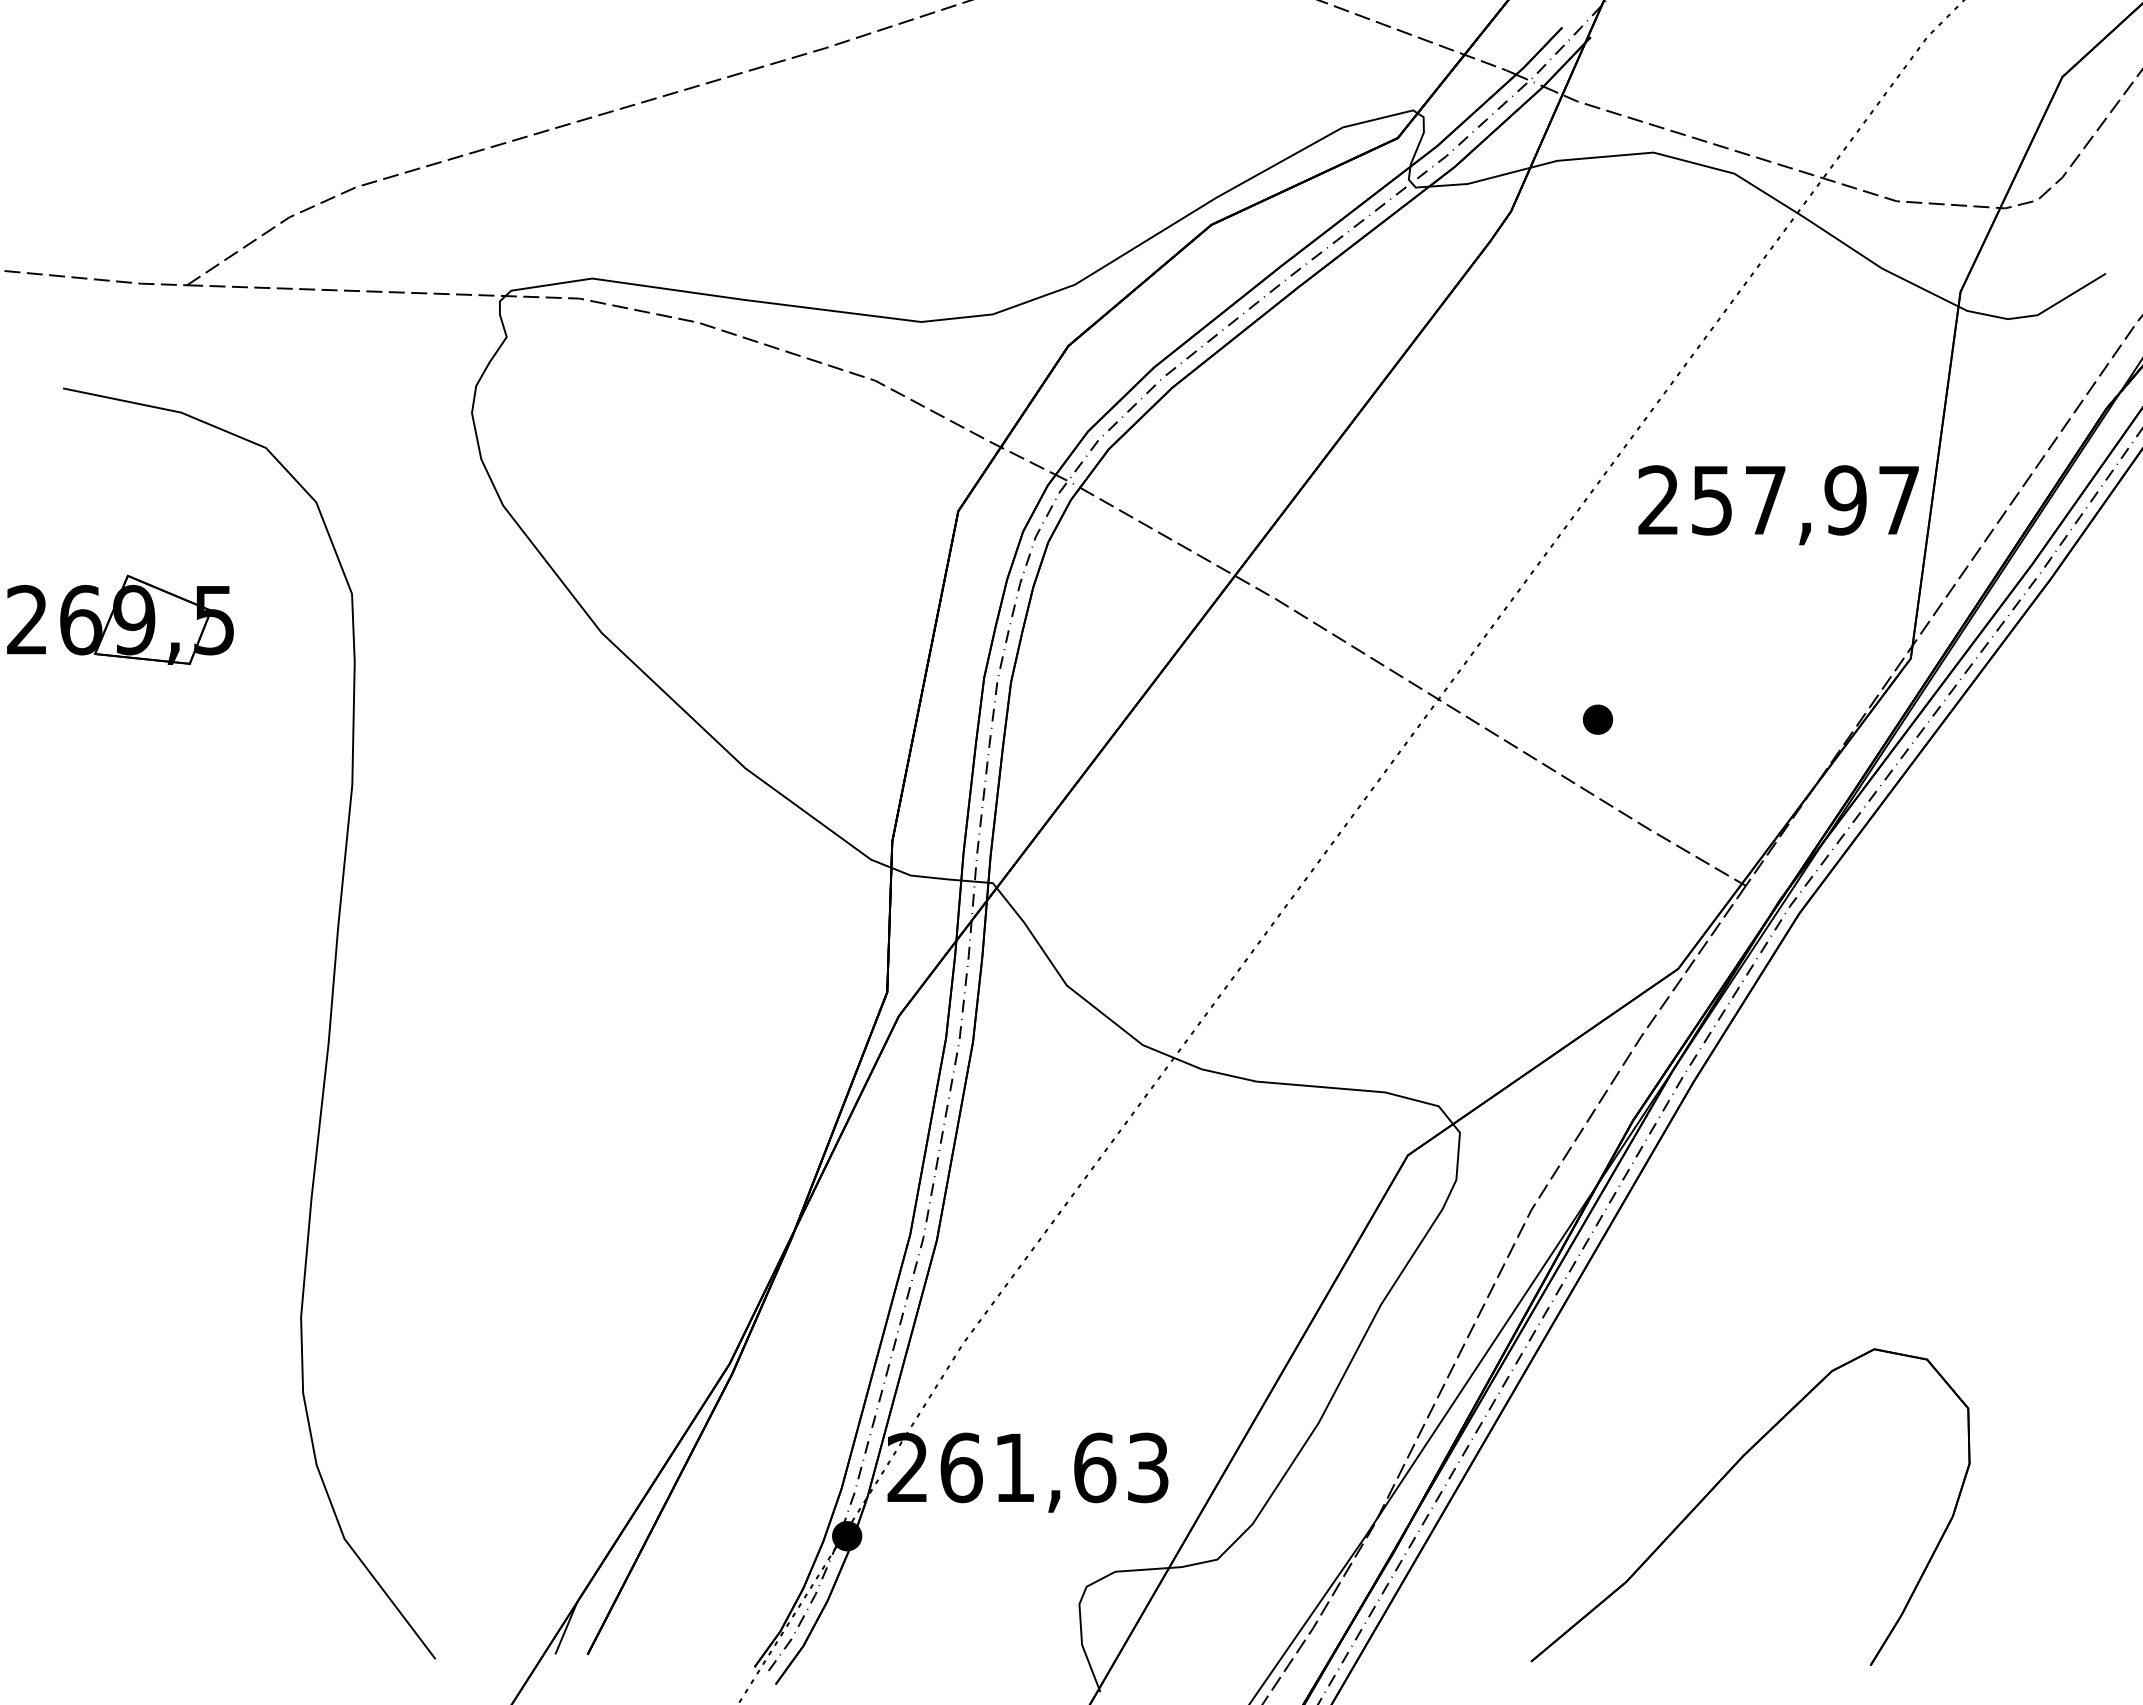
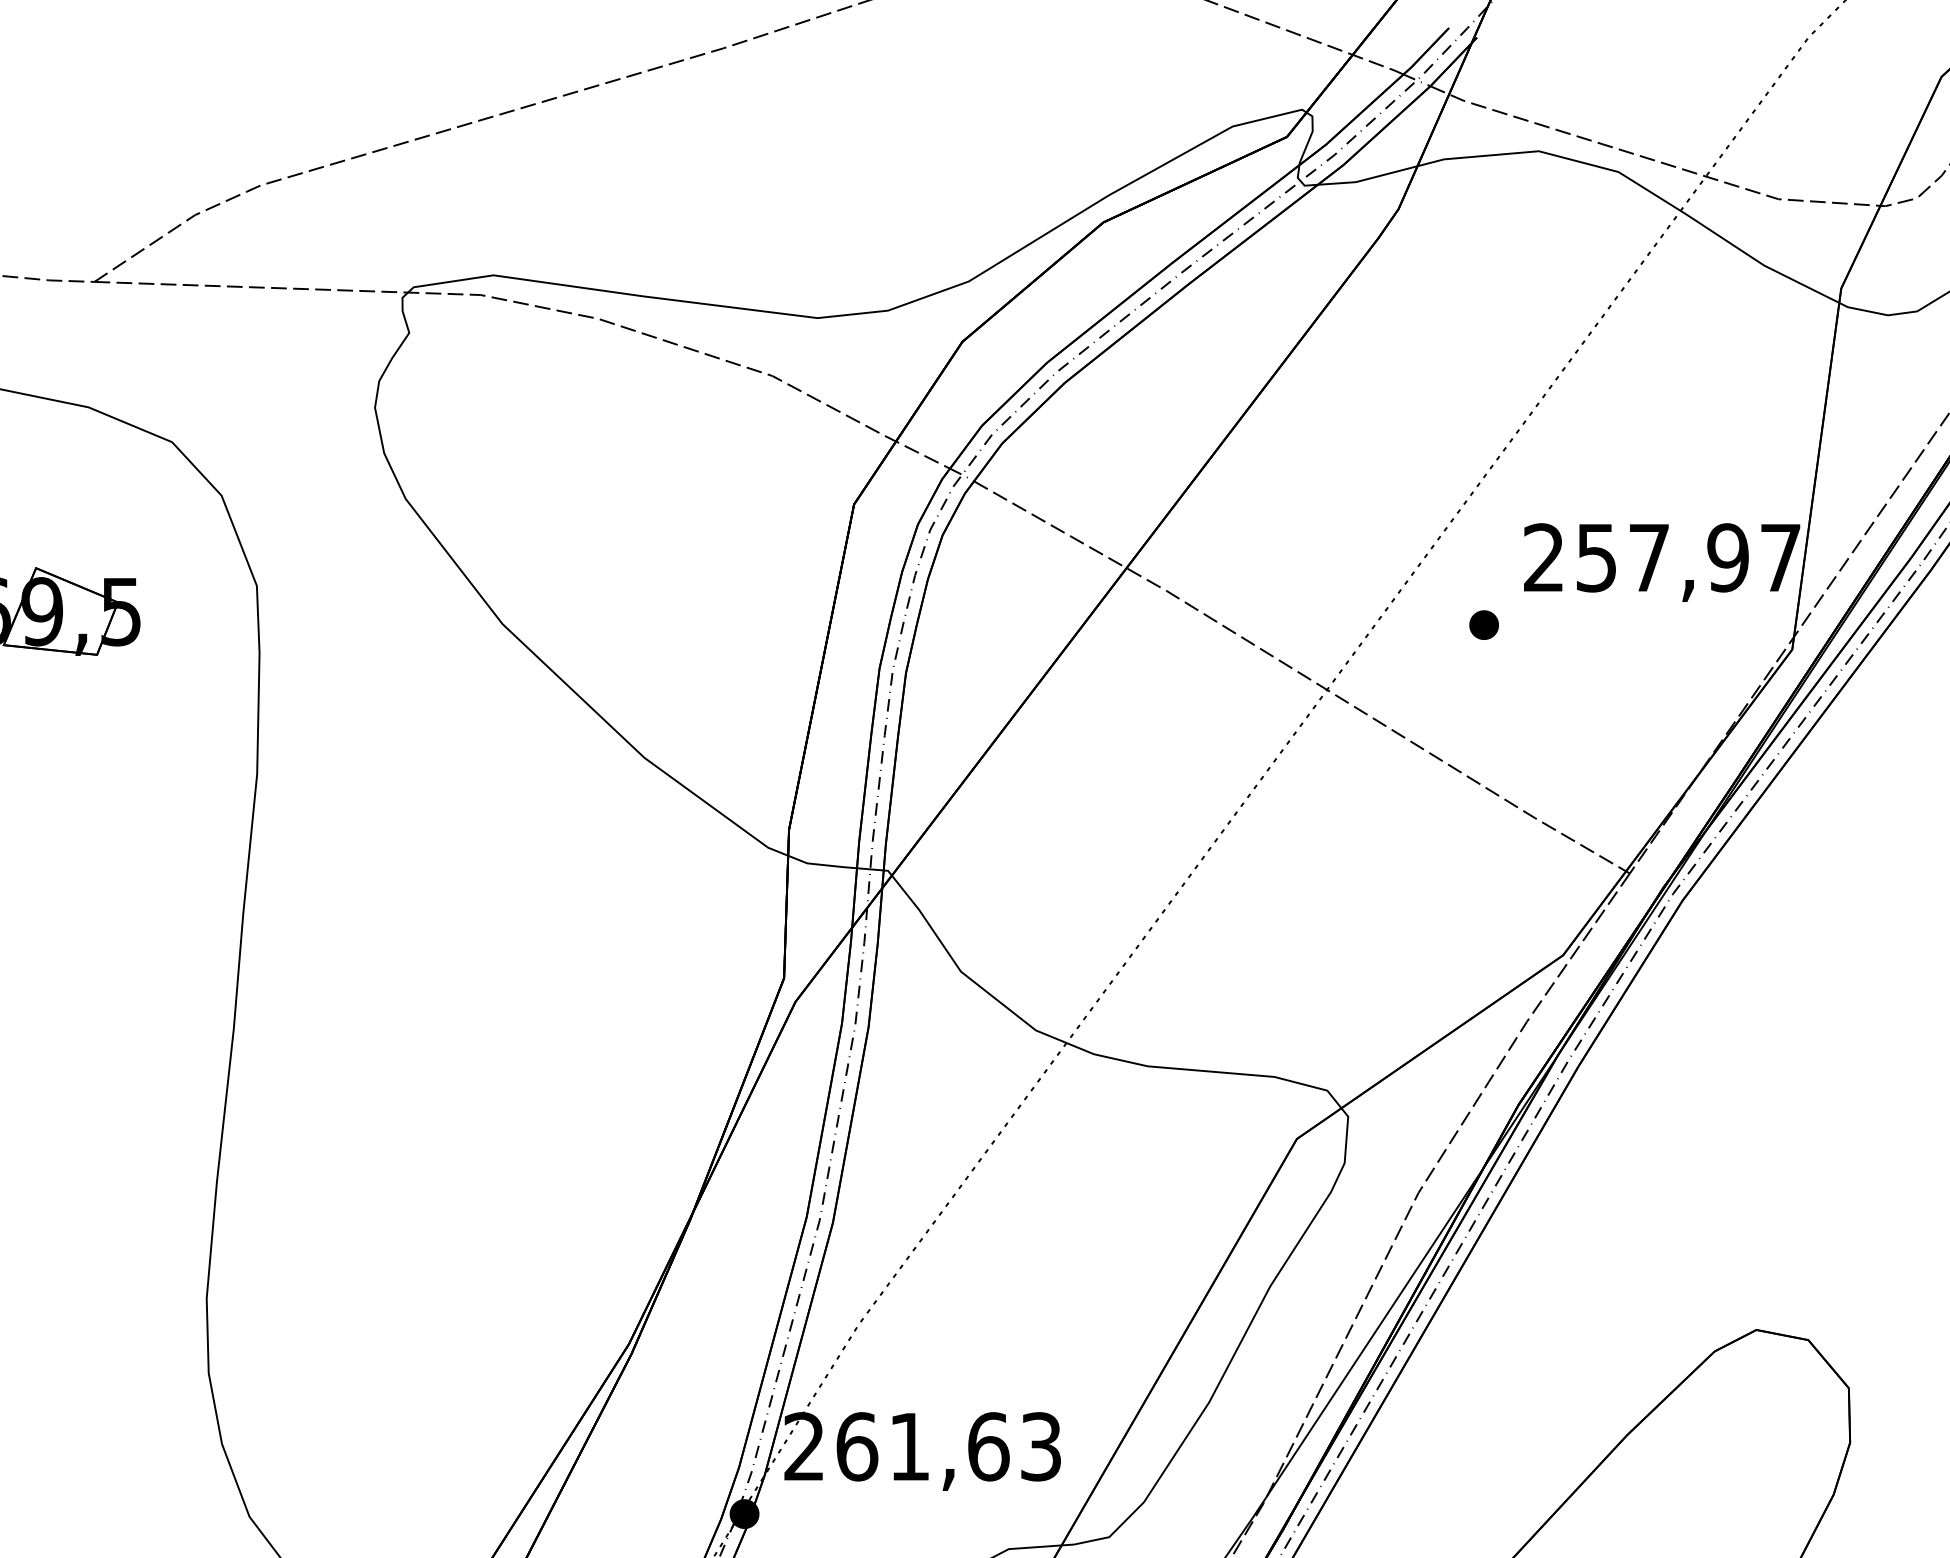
text: (1778, 505) -> (1661, 562), moved
part: (1598, 719) -> (1484, 624), moved

